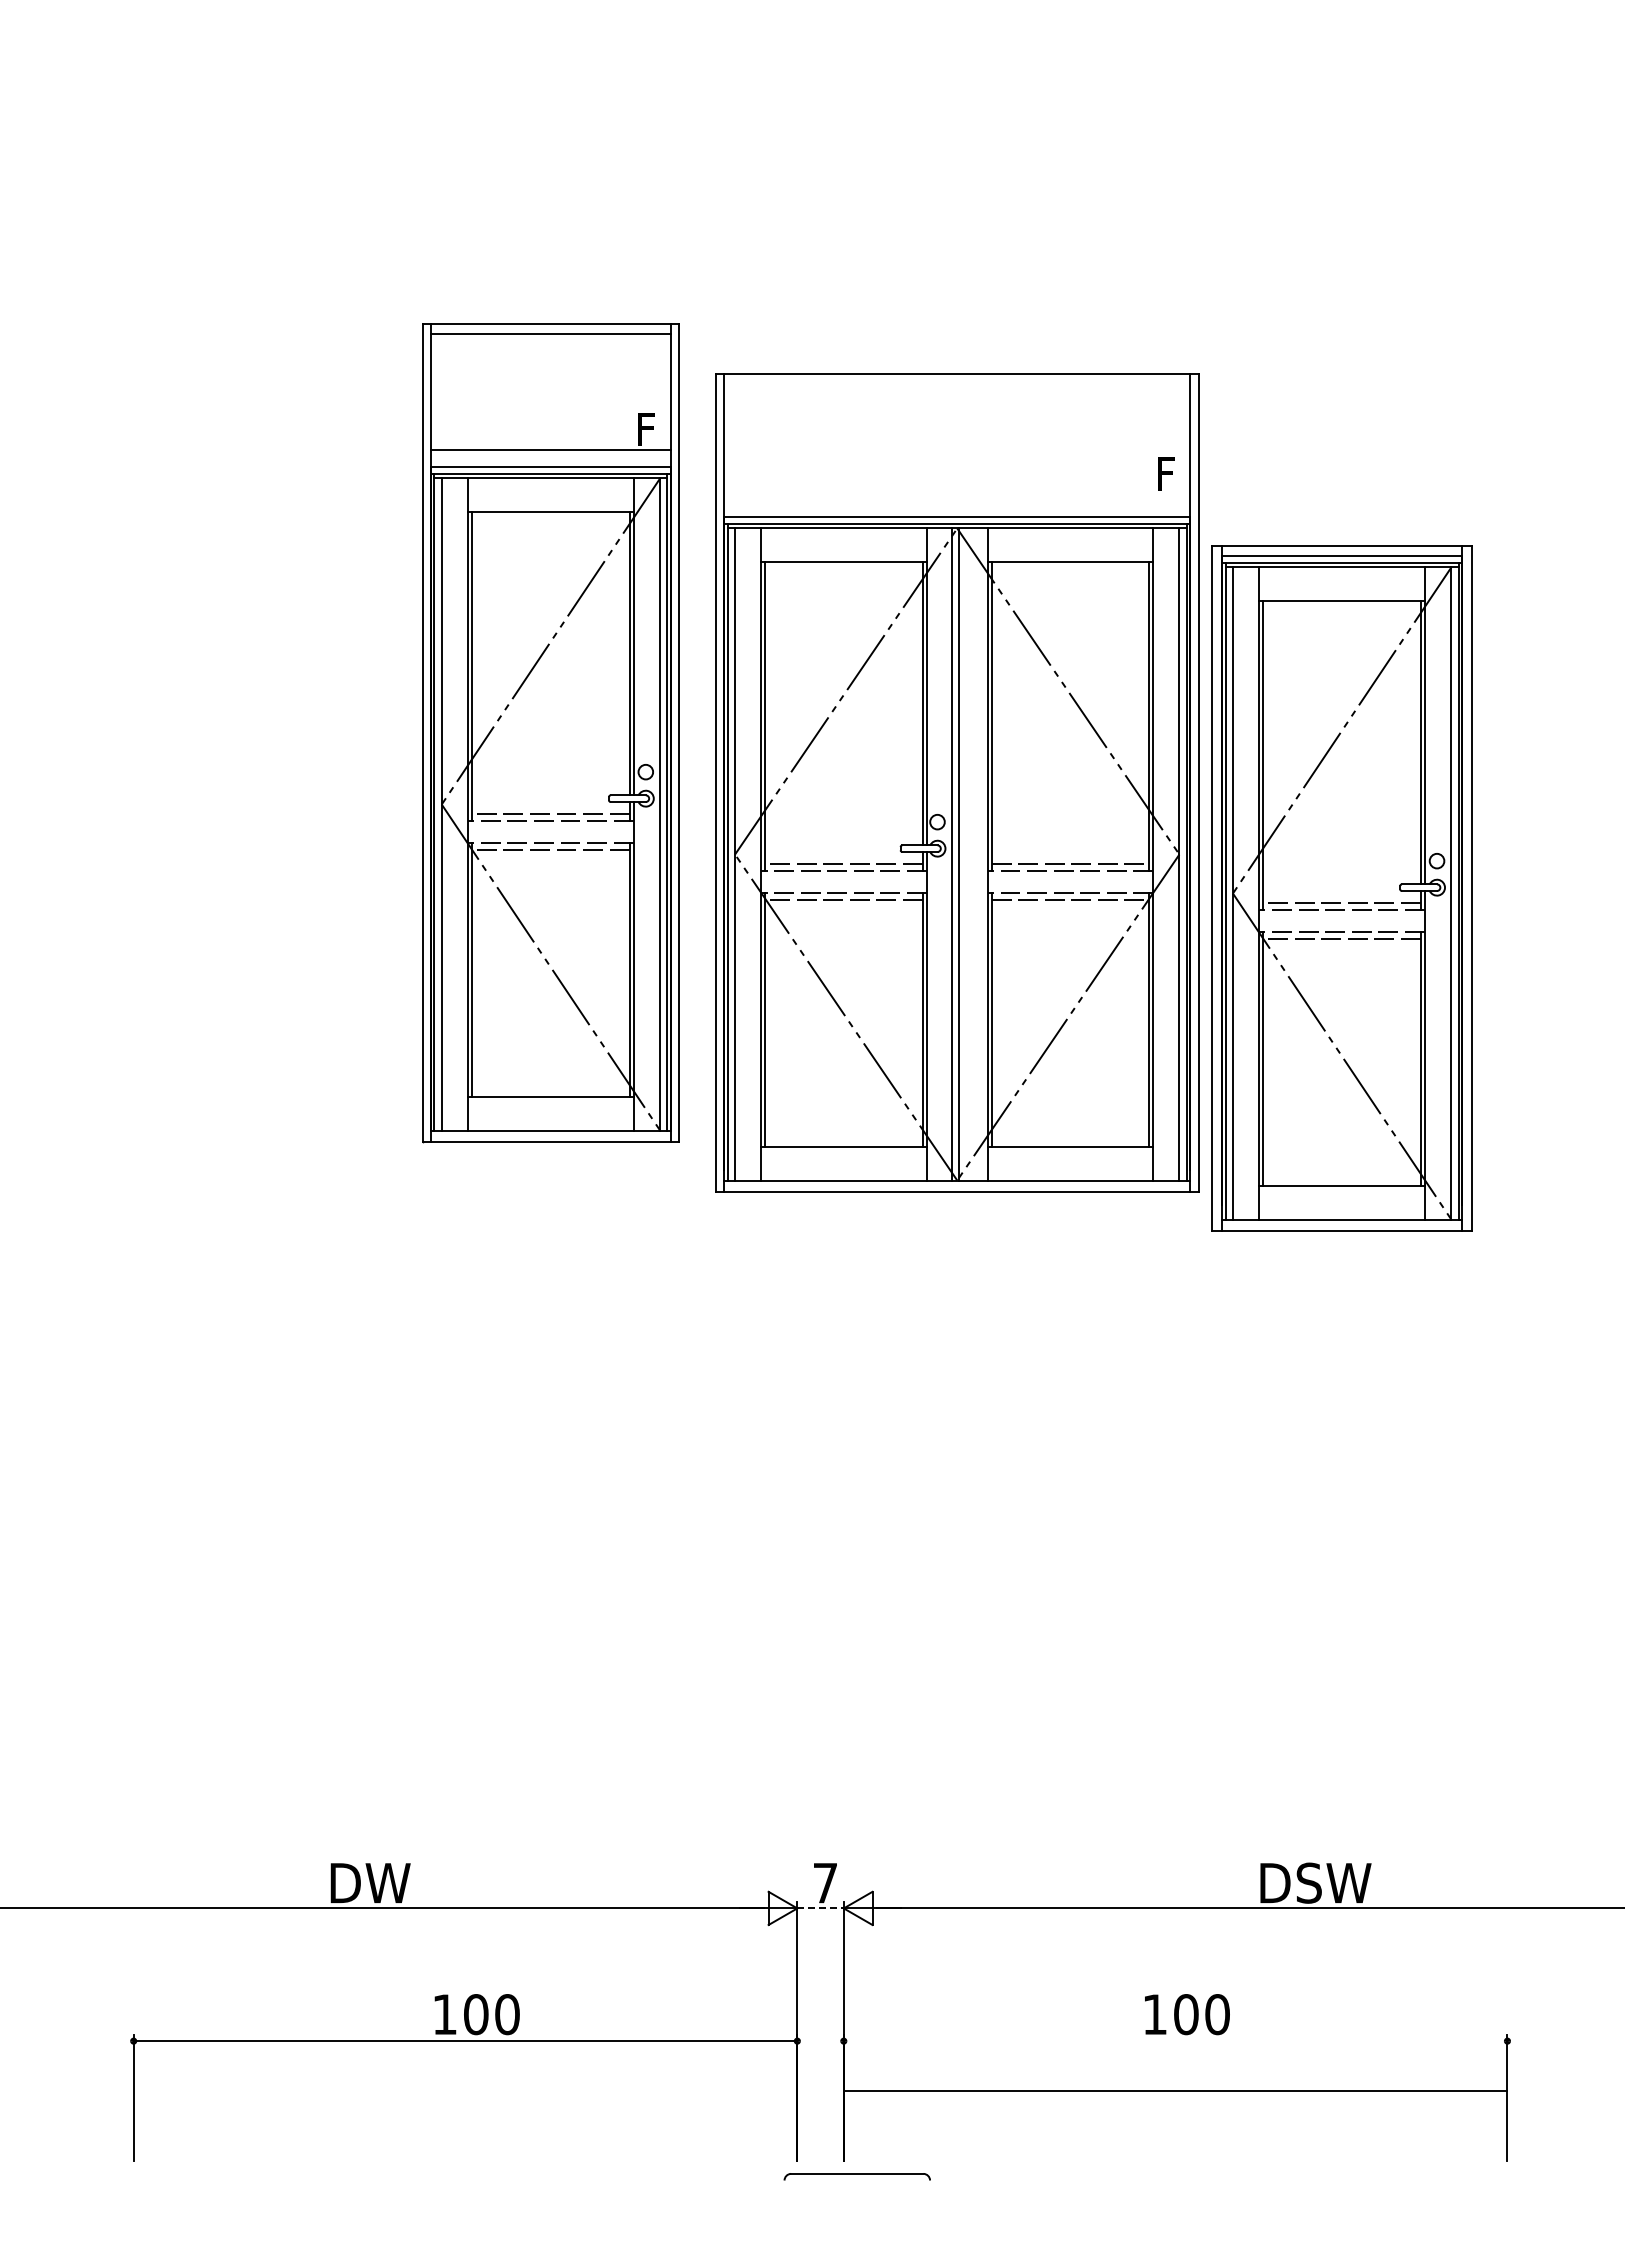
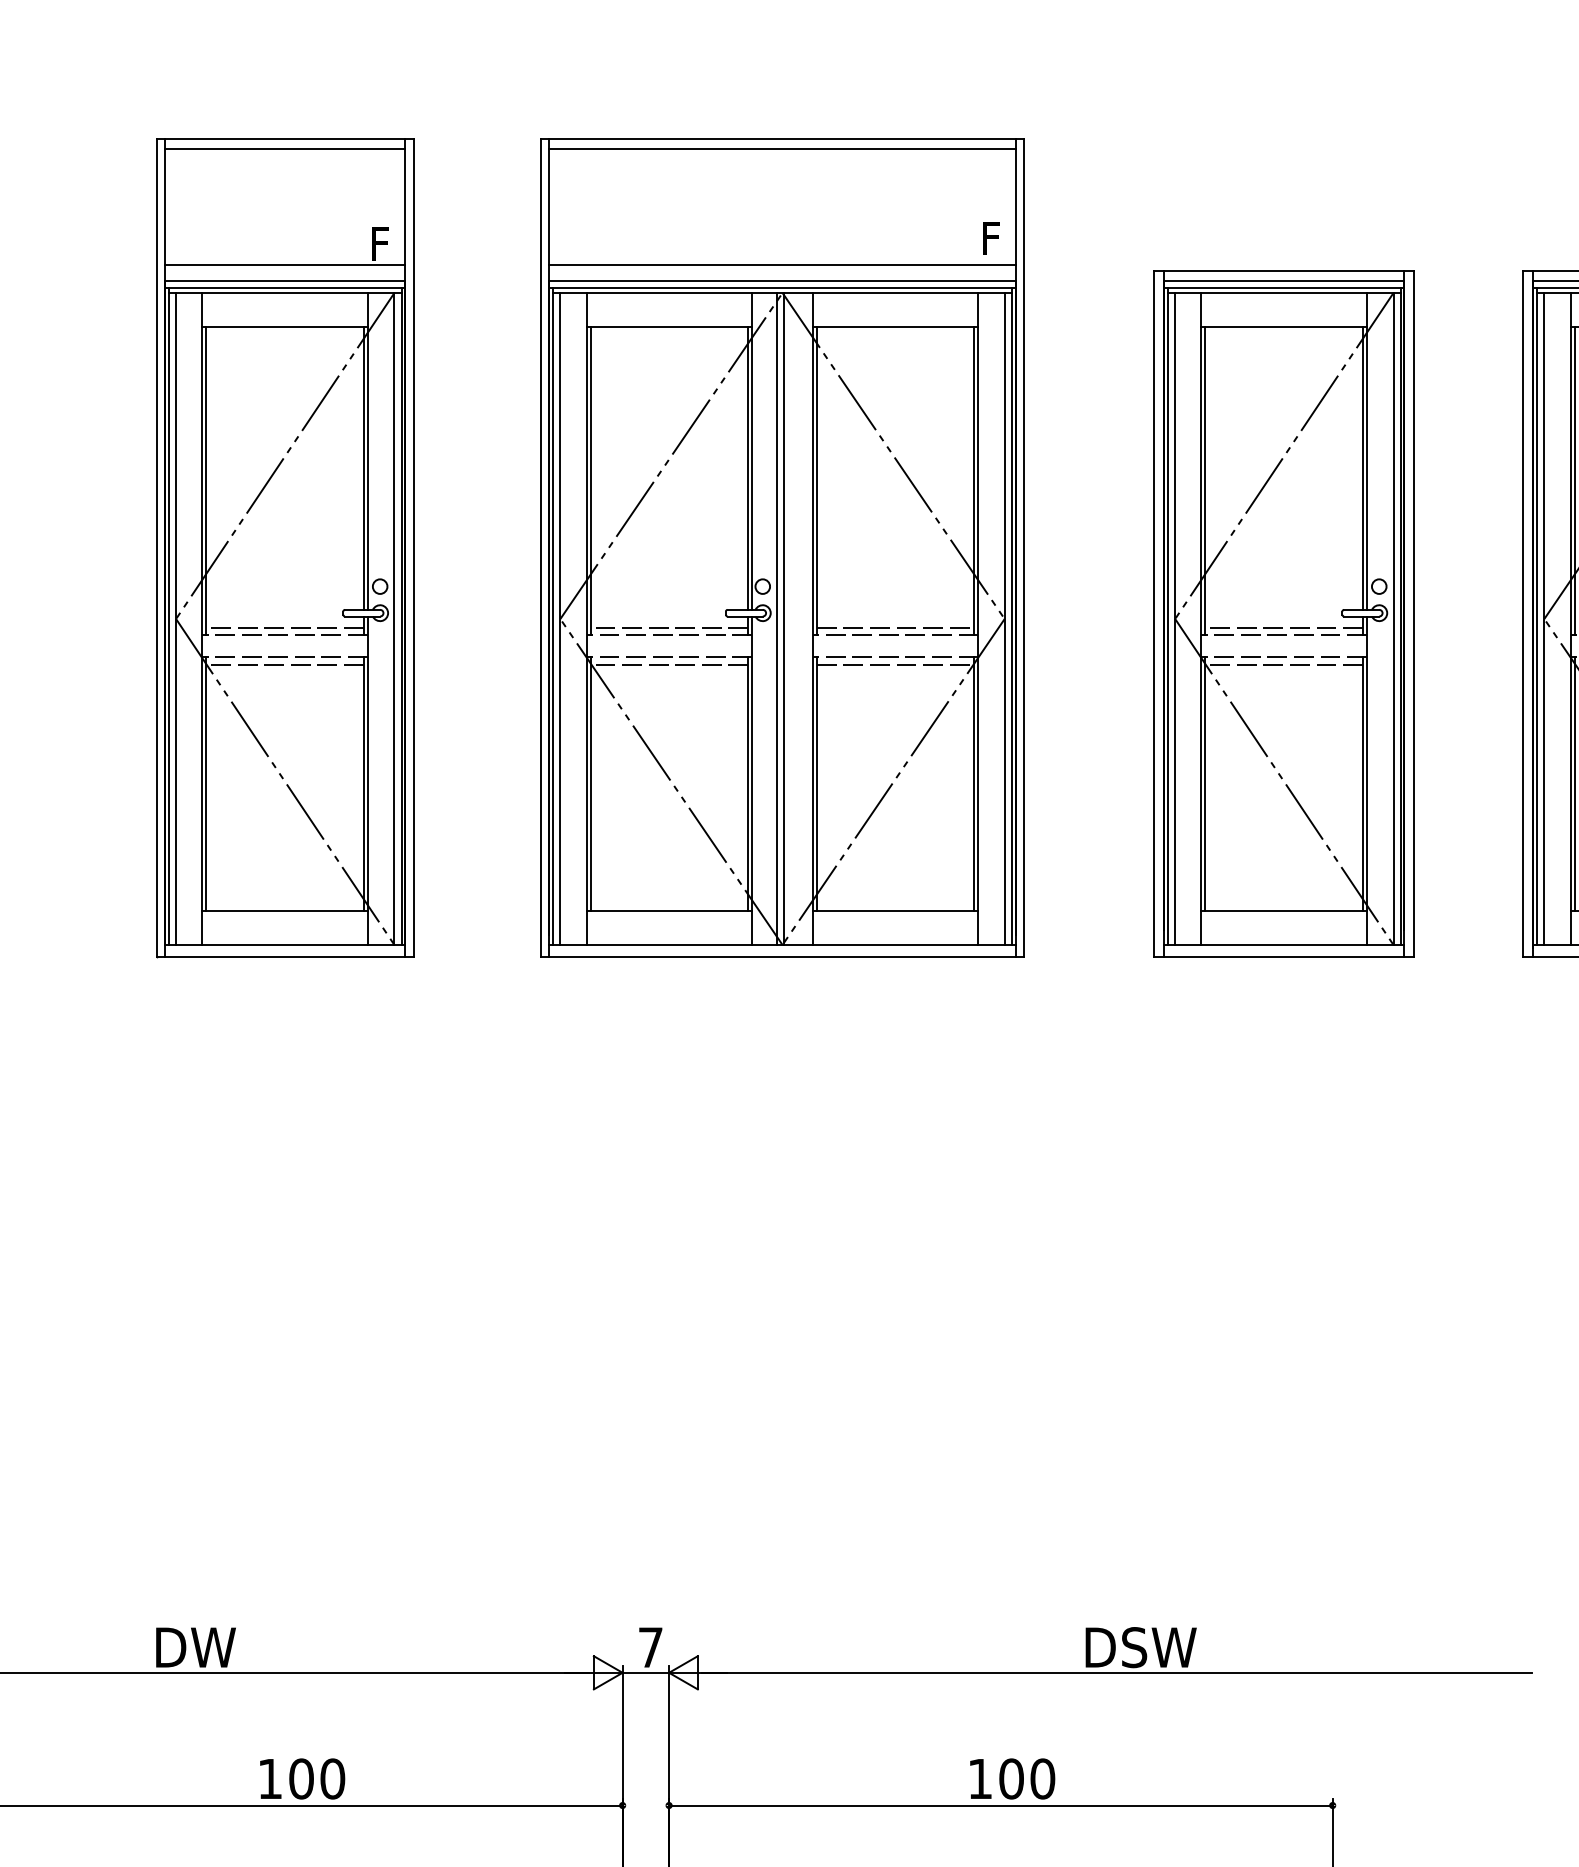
line: (957, 384) -> (782, 149), added
line: (957, 500) -> (782, 265), added
part: (550, 733) -> (284, 548), moved
part: (1341, 888) -> (1283, 614), moved
line: (821, 1908) -> (646, 1672), dashed -> solid
line: (1175, 2091) -> (1000, 1805), moved

